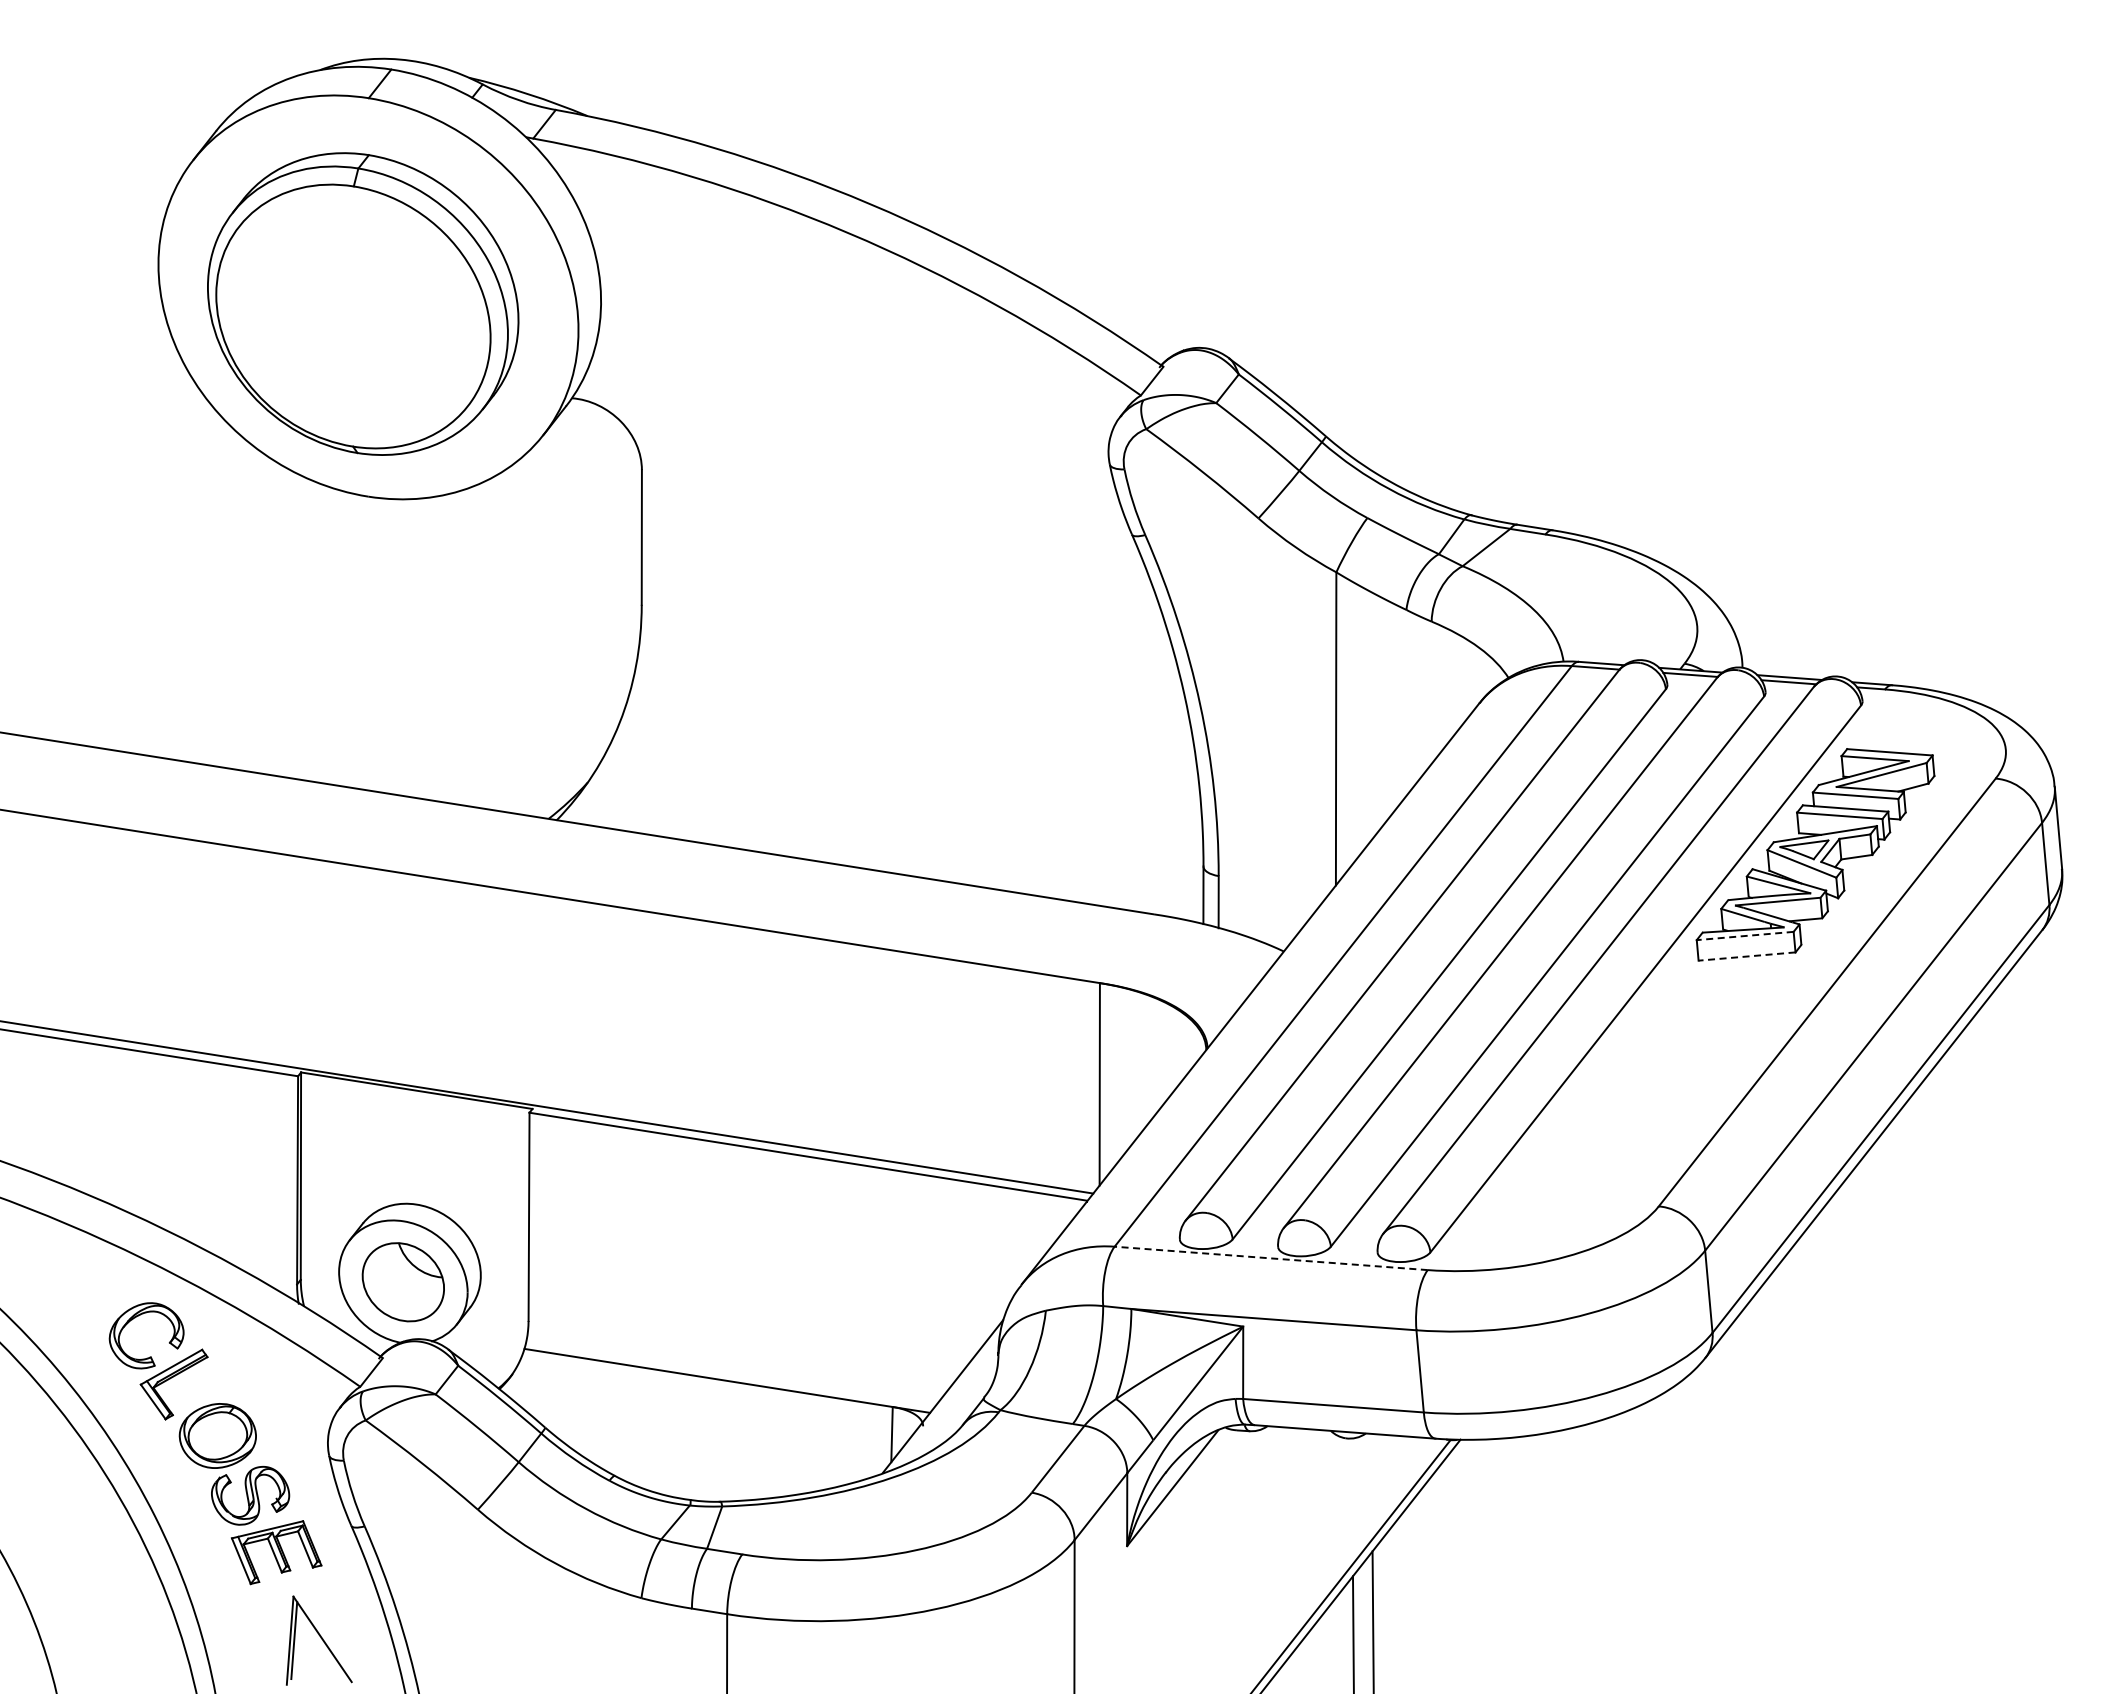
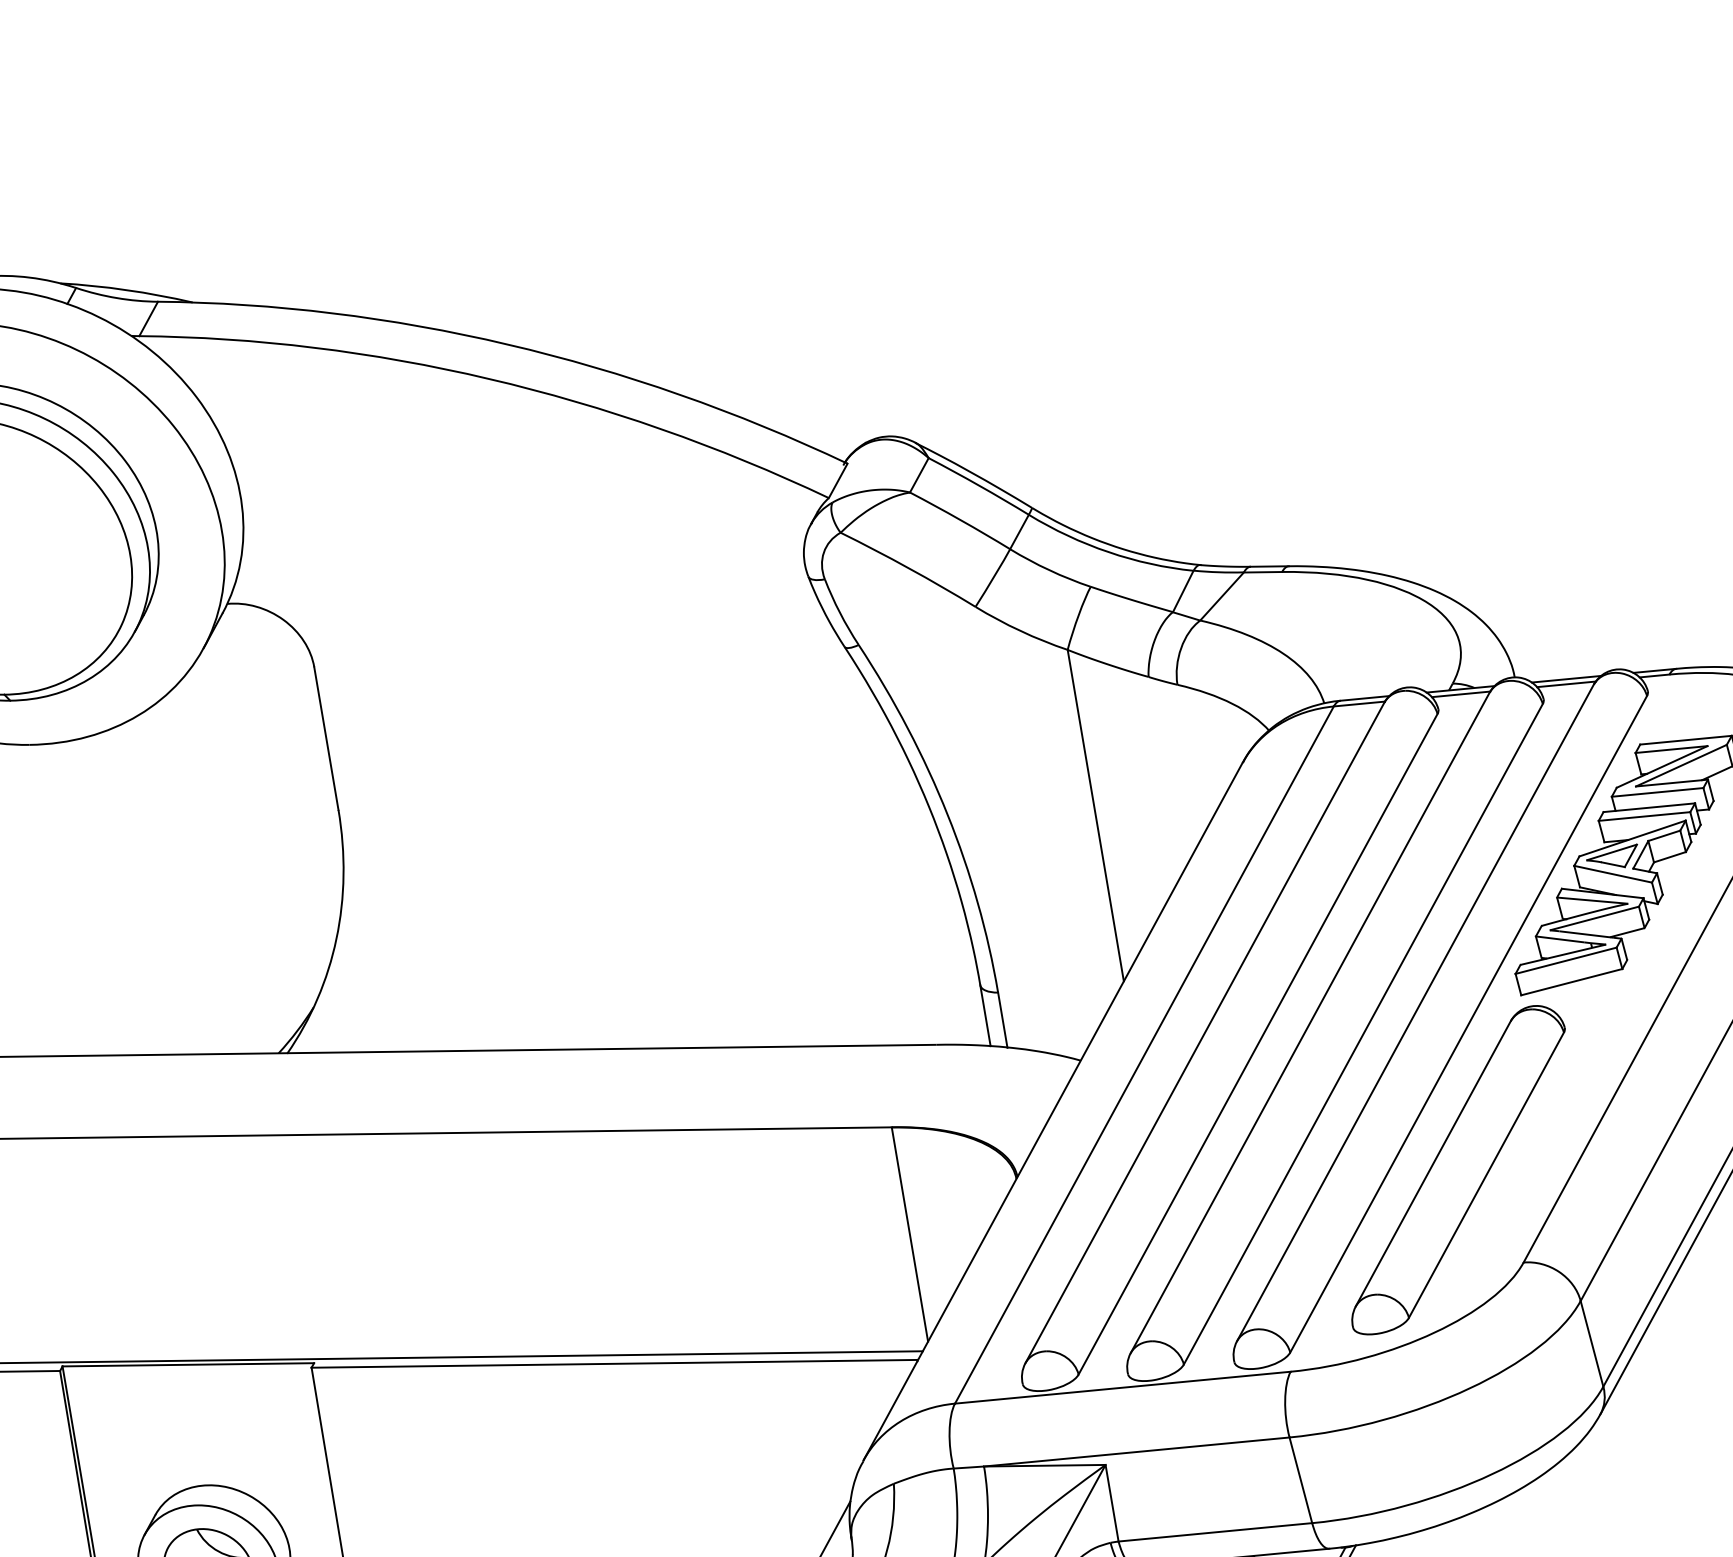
line: (1745, 936) -> (1566, 961), dashed -> solid
line: (1747, 956) -> (1572, 982), dashed -> solid
part: (1612, 1110) -> (1457, 1169), added
line: (1270, 1258) -> (1122, 1387), dashed -> solid

